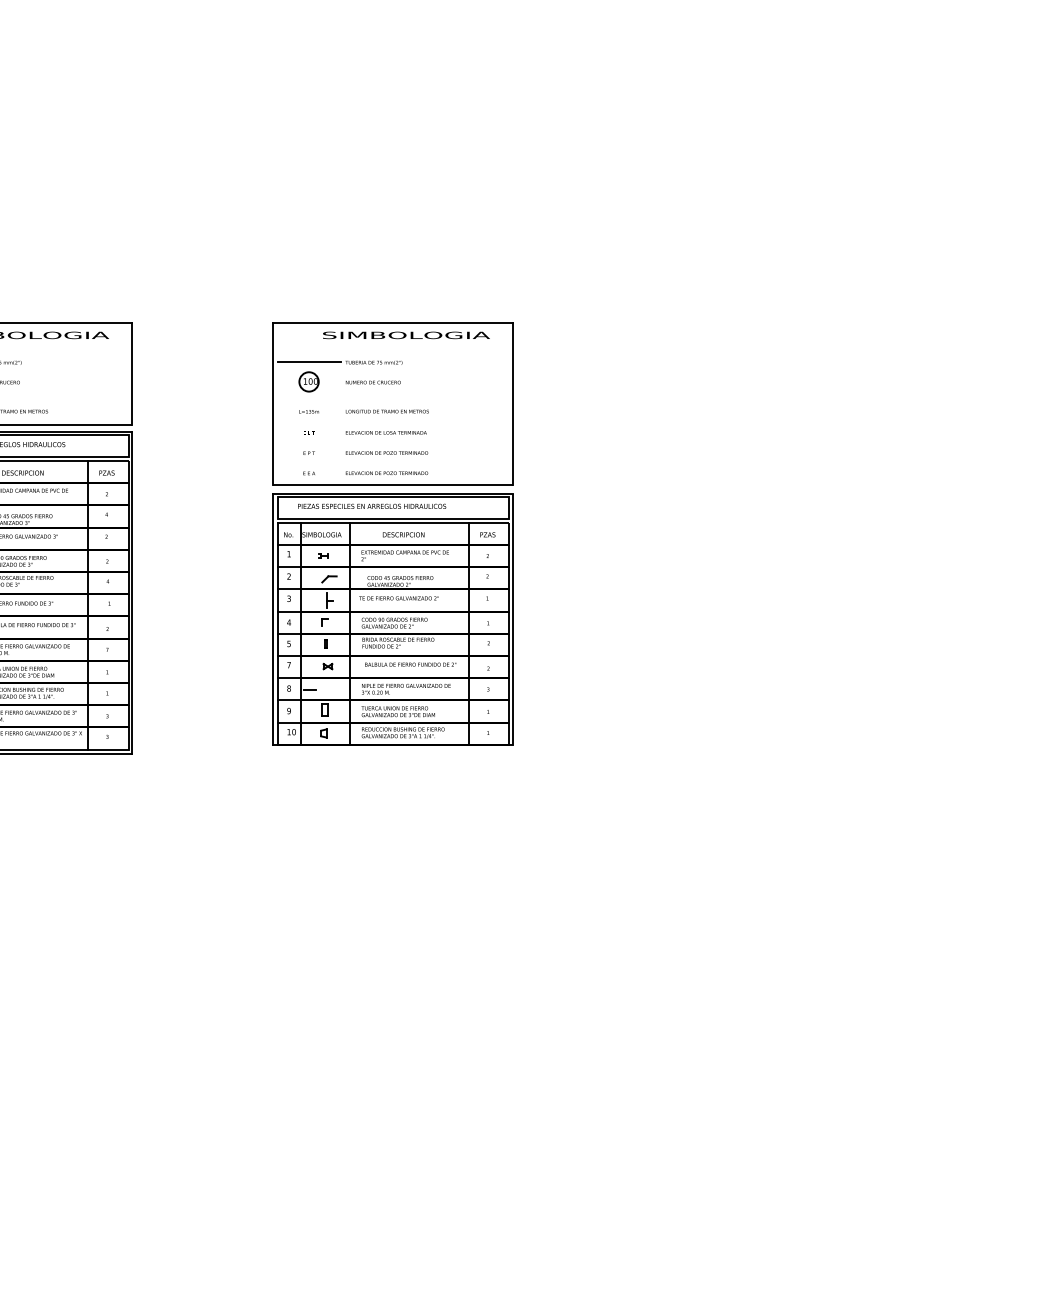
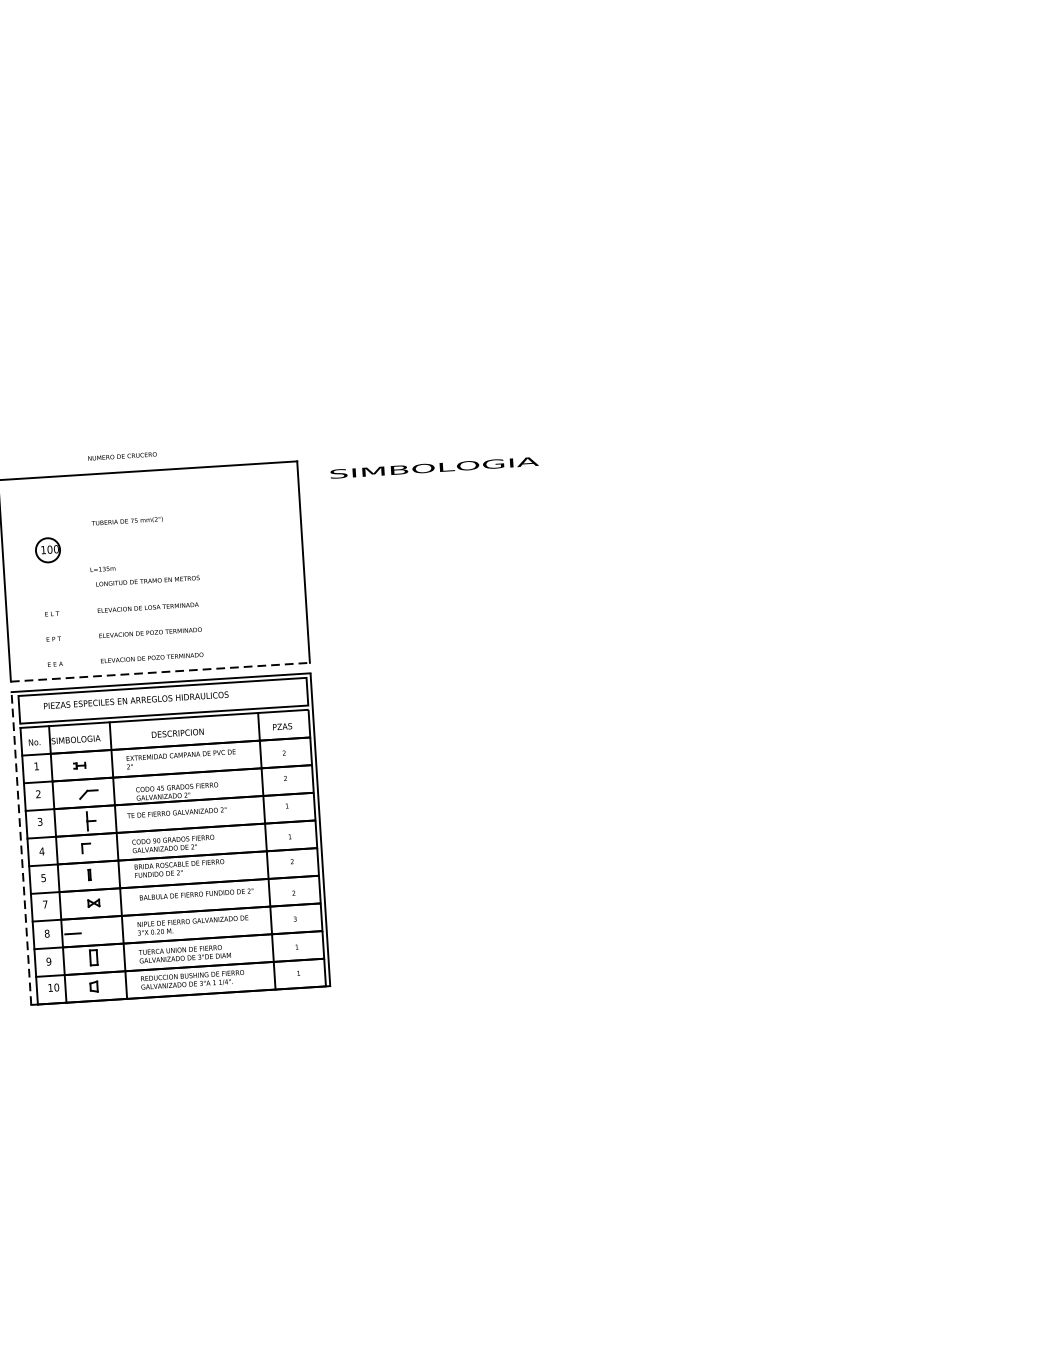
text: (406, 335) -> (434, 467), moved
line: (308, 362) -> (45, 526), removed
text: (372, 382) -> (121, 456), moved
text: (309, 411) -> (103, 568), moved
line: (393, 485) -> (161, 672), solid -> dashed
line: (272, 619) -> (21, 848), solid -> dashed

